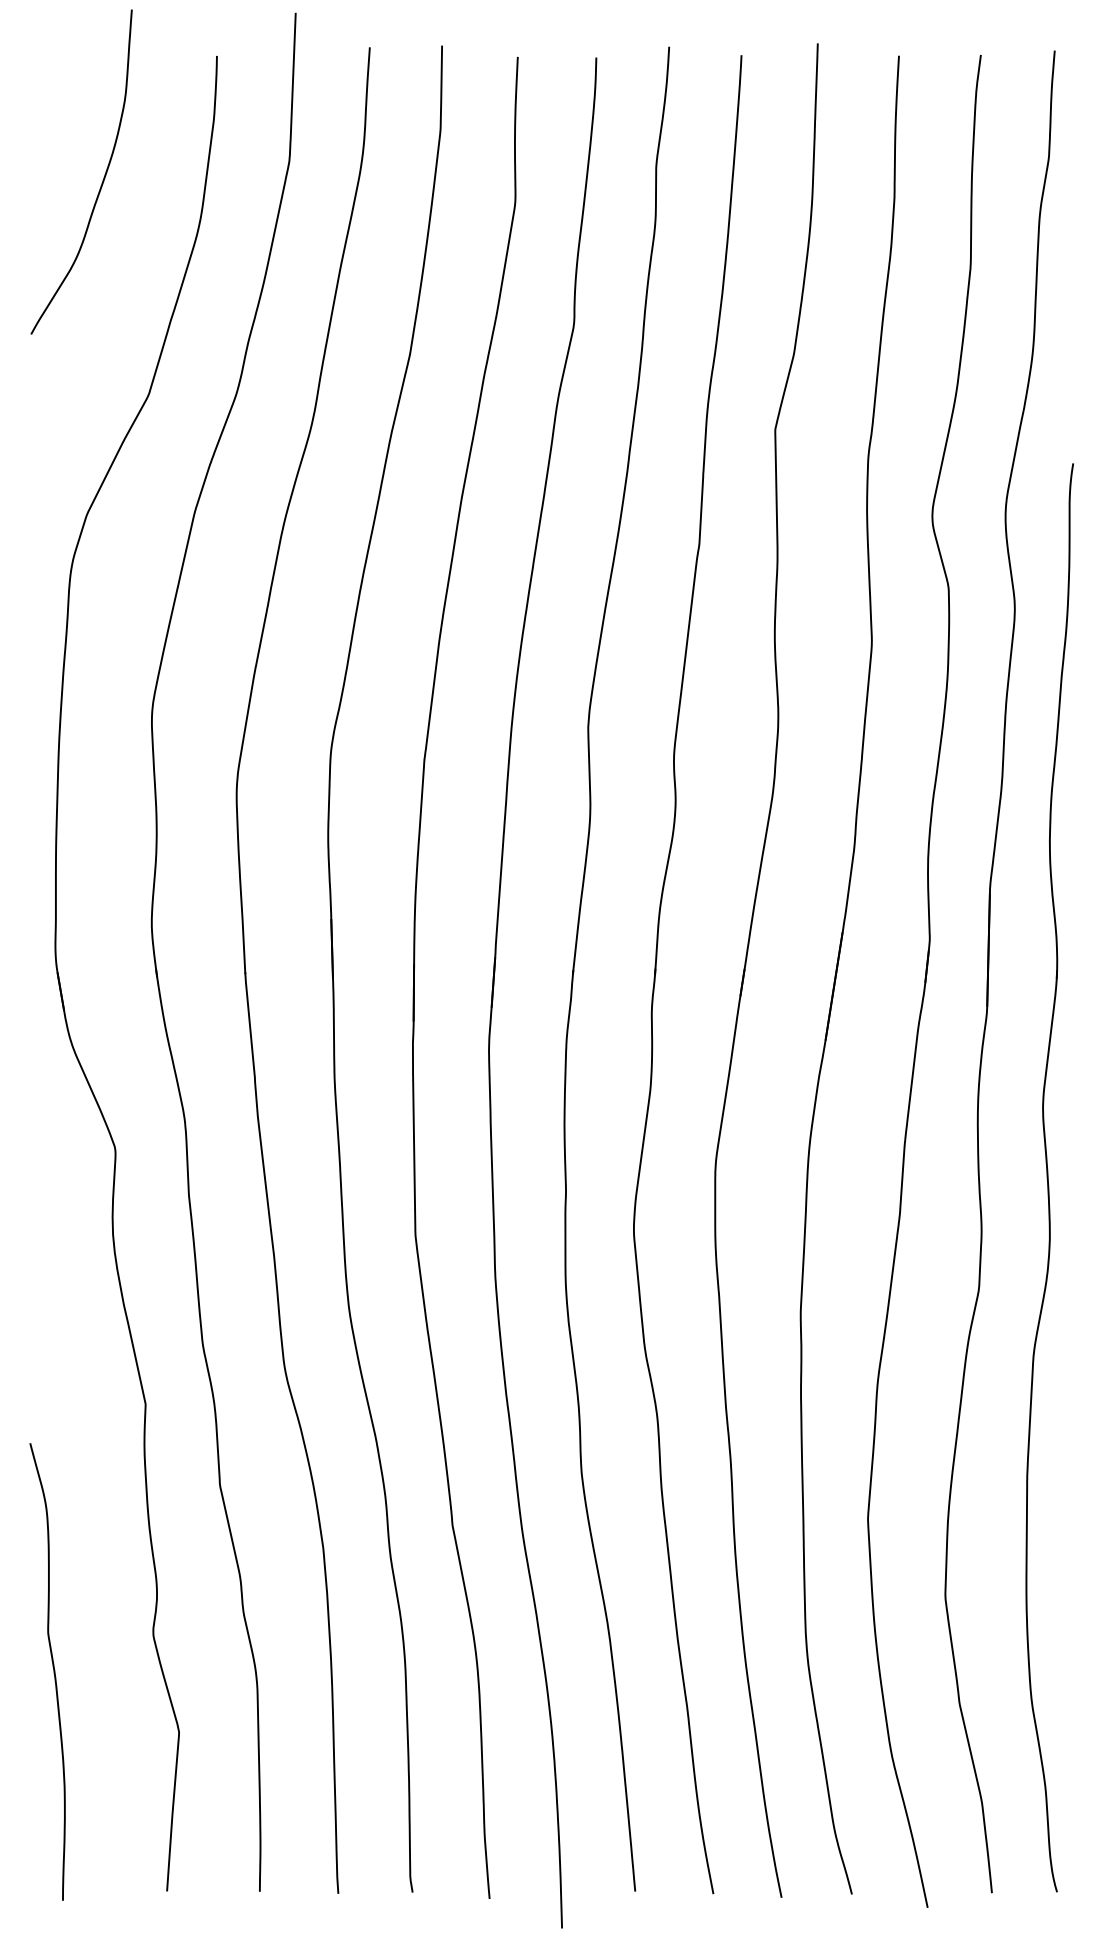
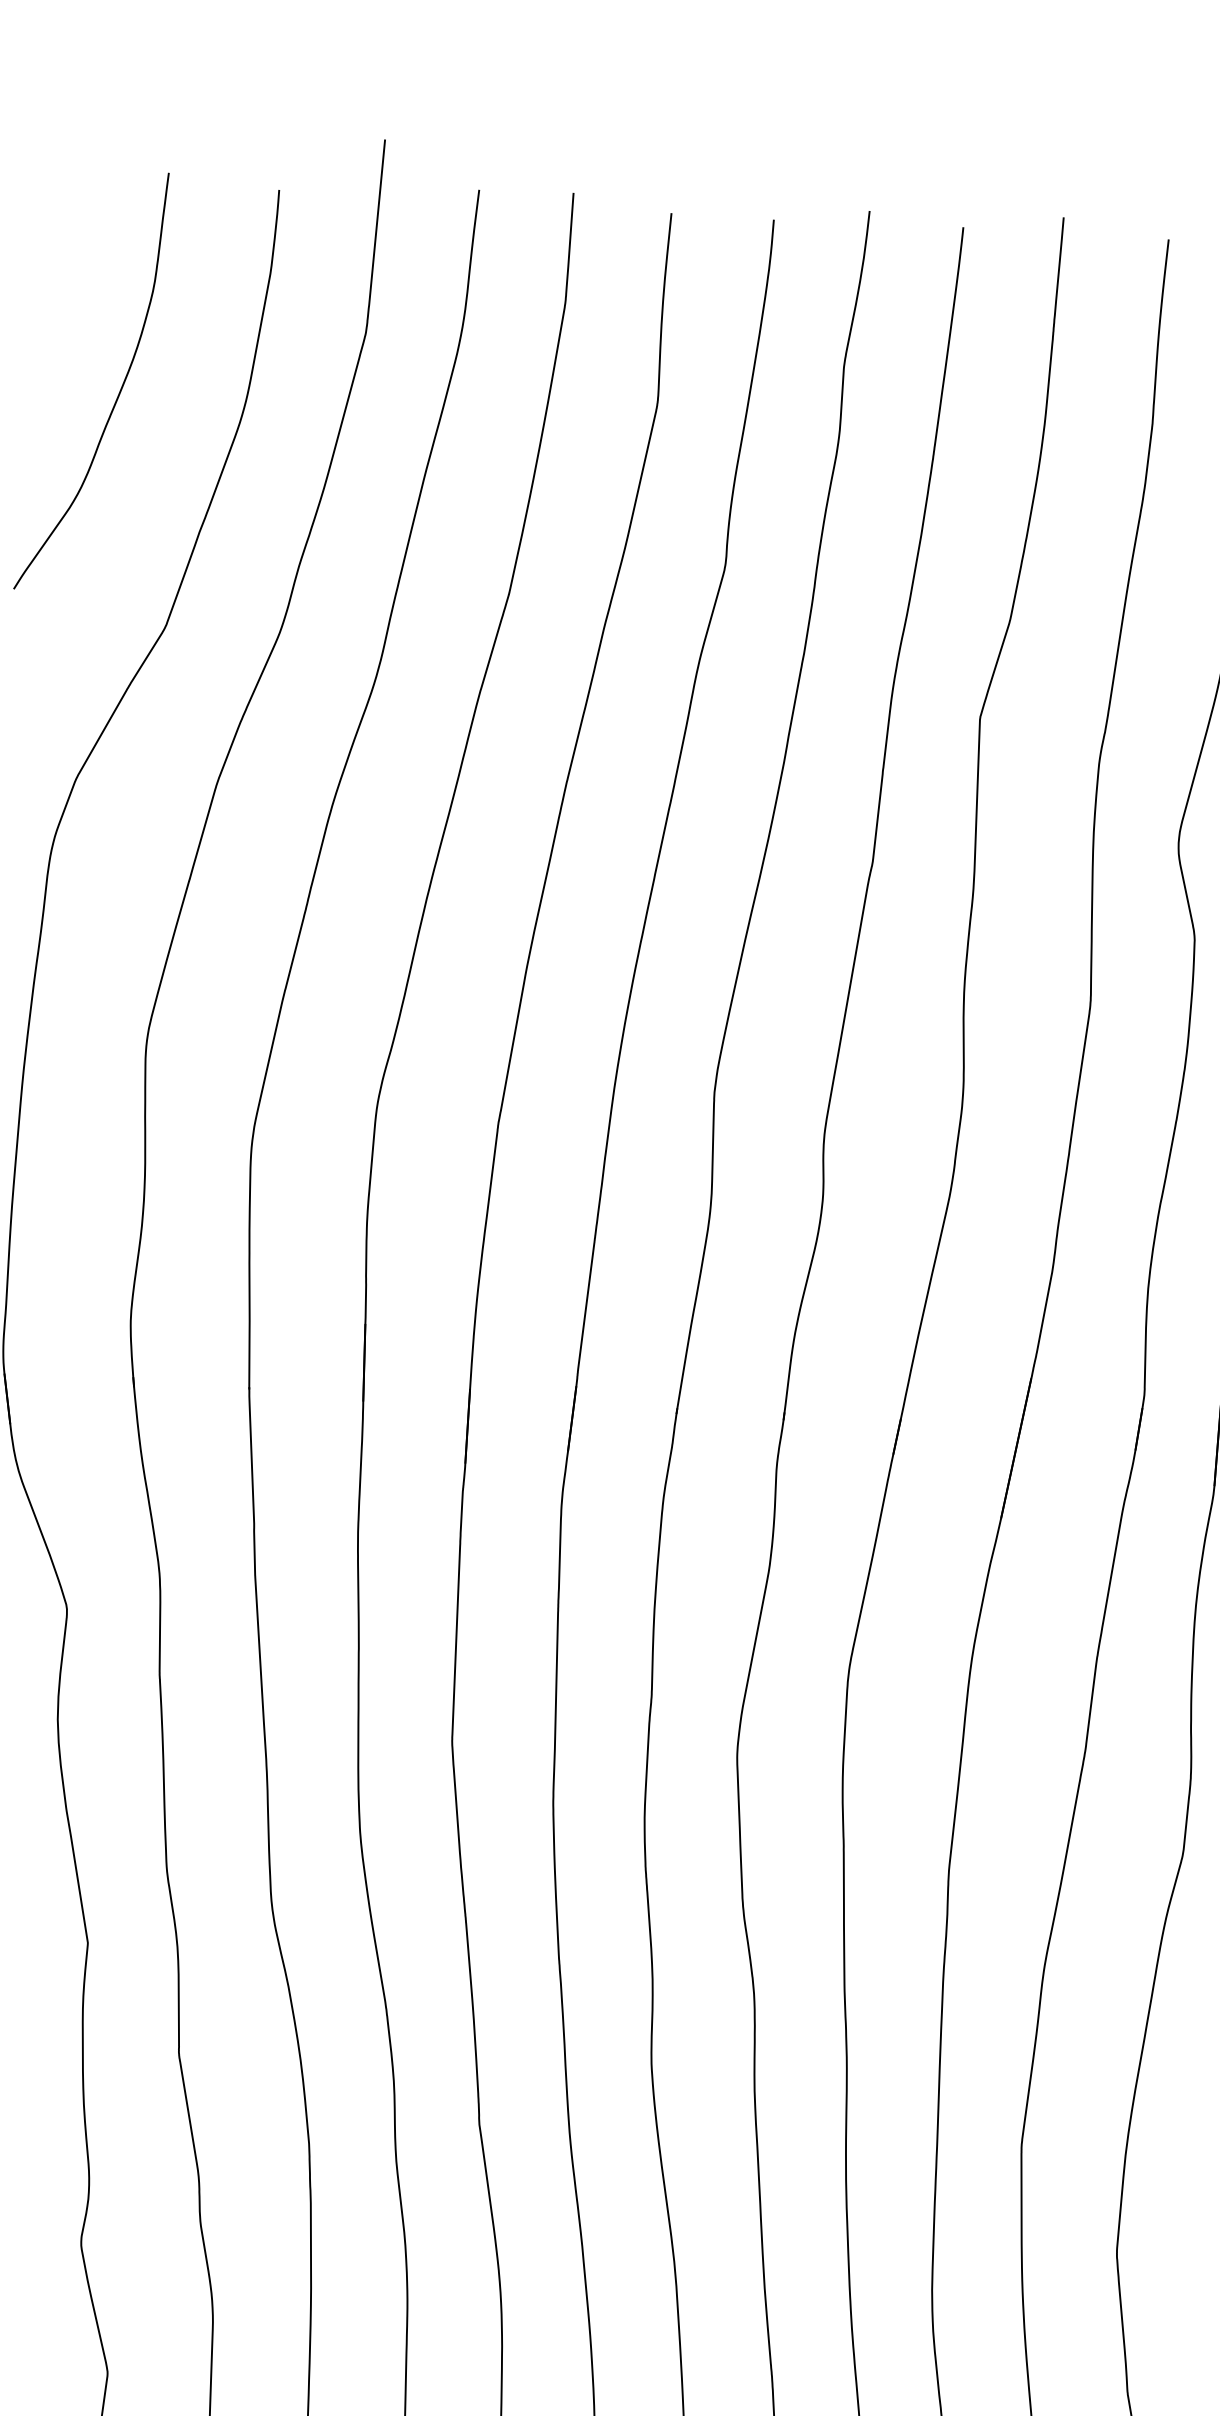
curve: (103, 177) -> (119, 389), moved

